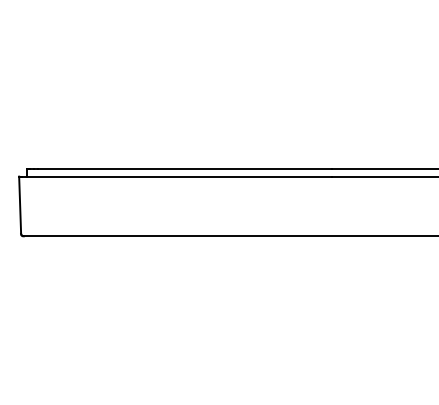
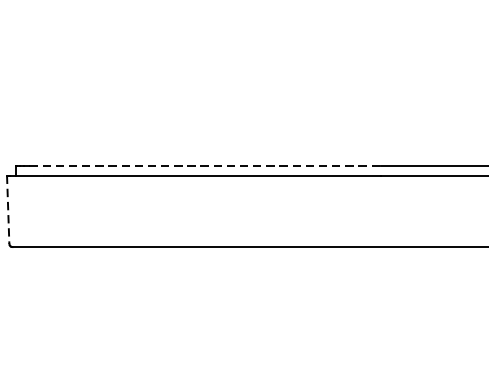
line: (184, 168) -> (204, 165), solid -> dashed
line: (20, 205) -> (8, 210), solid -> dashed

